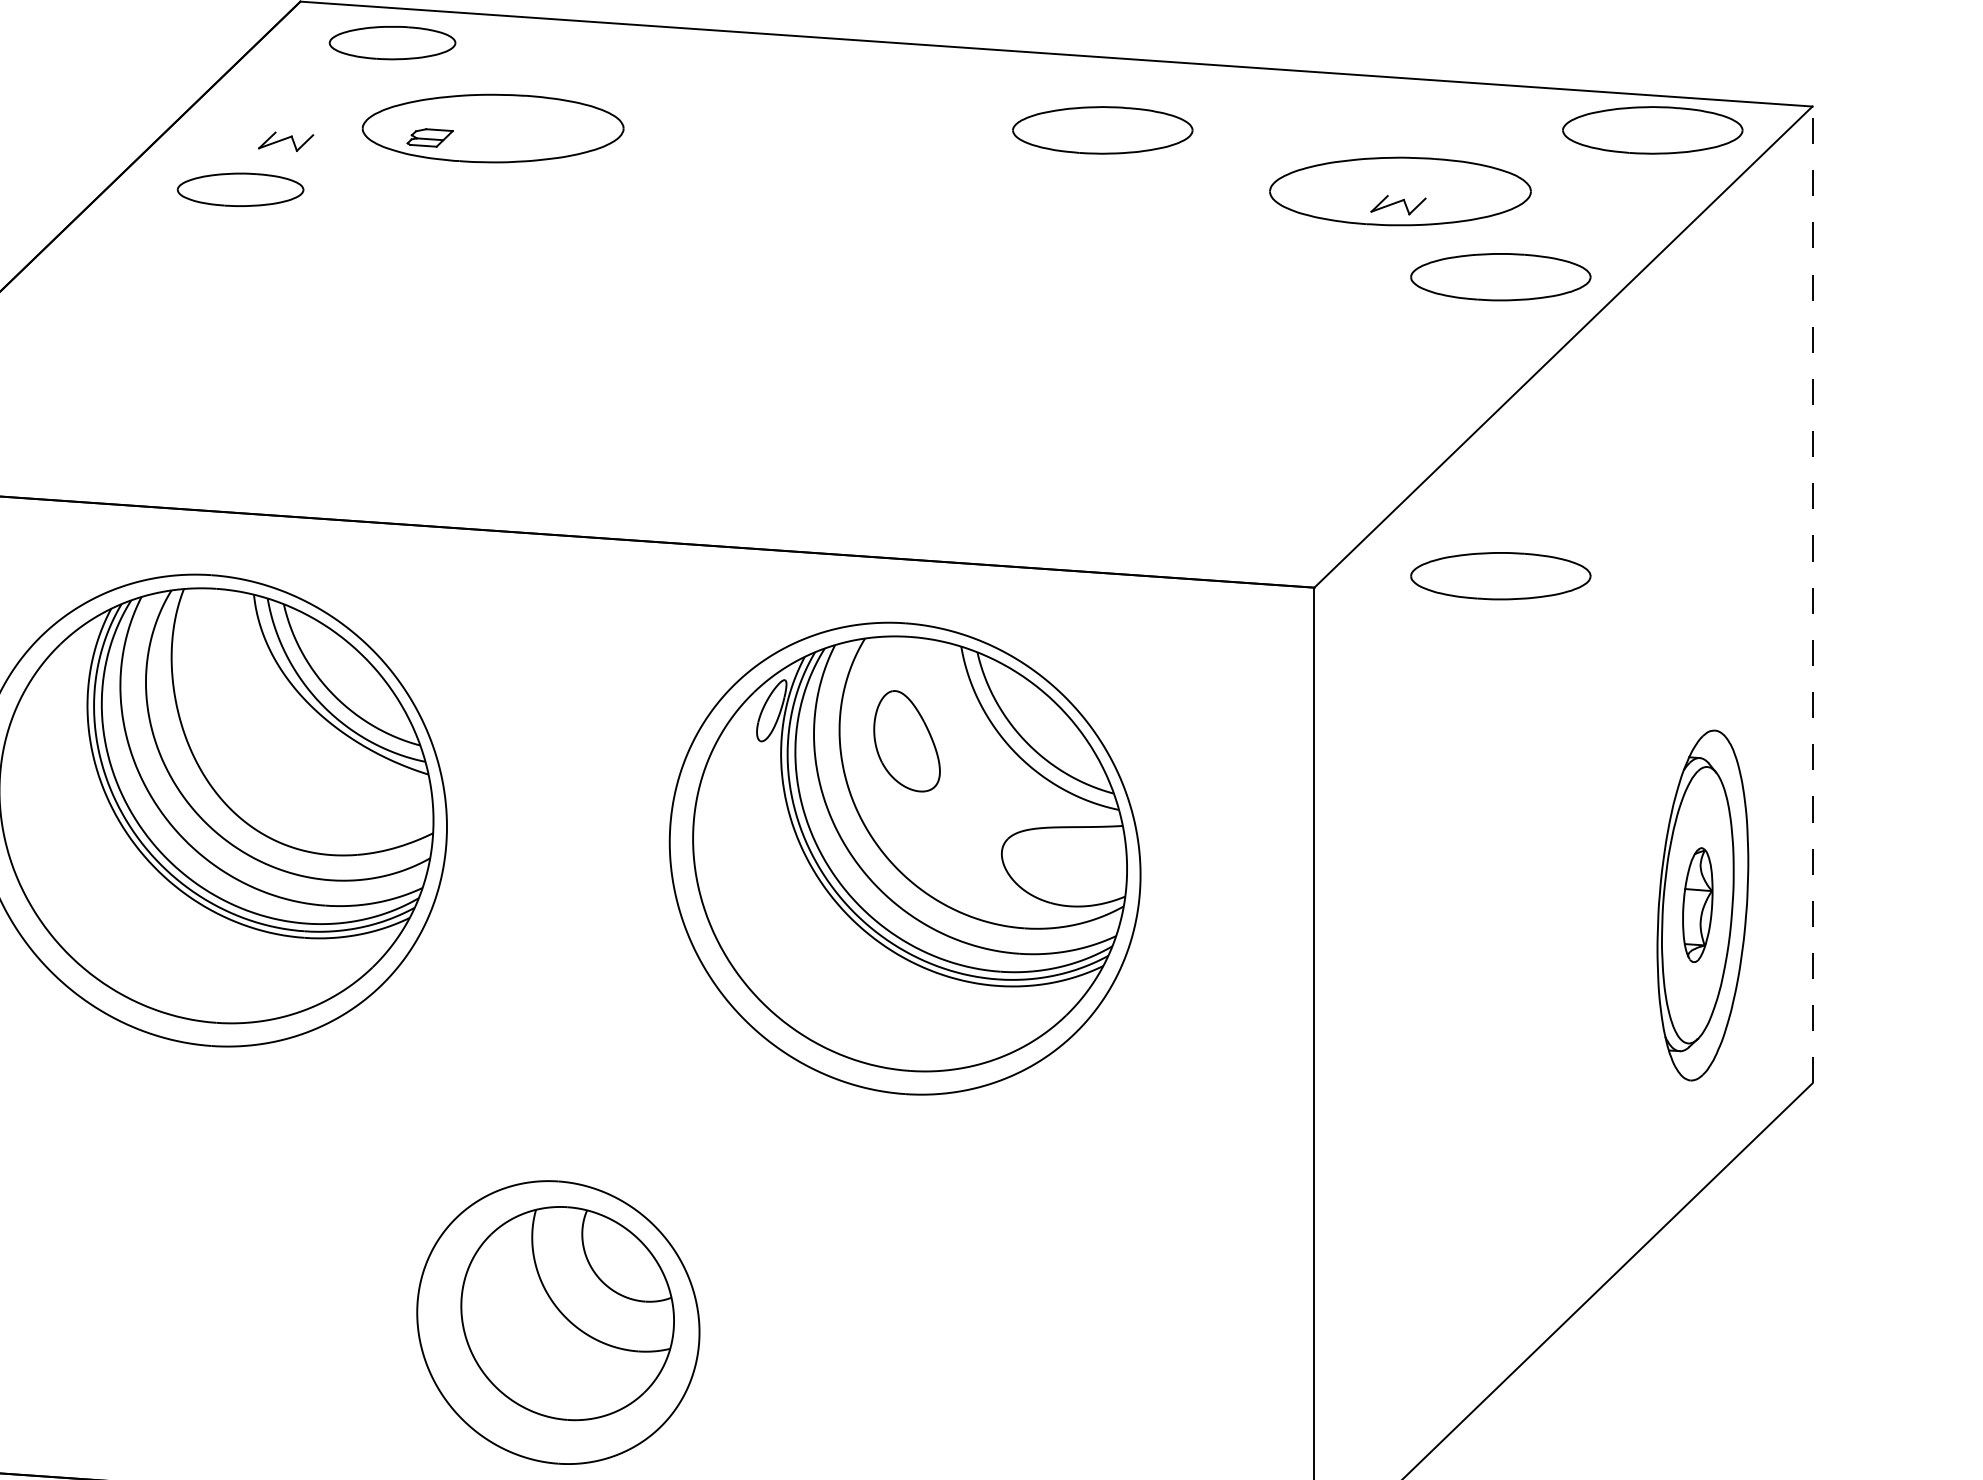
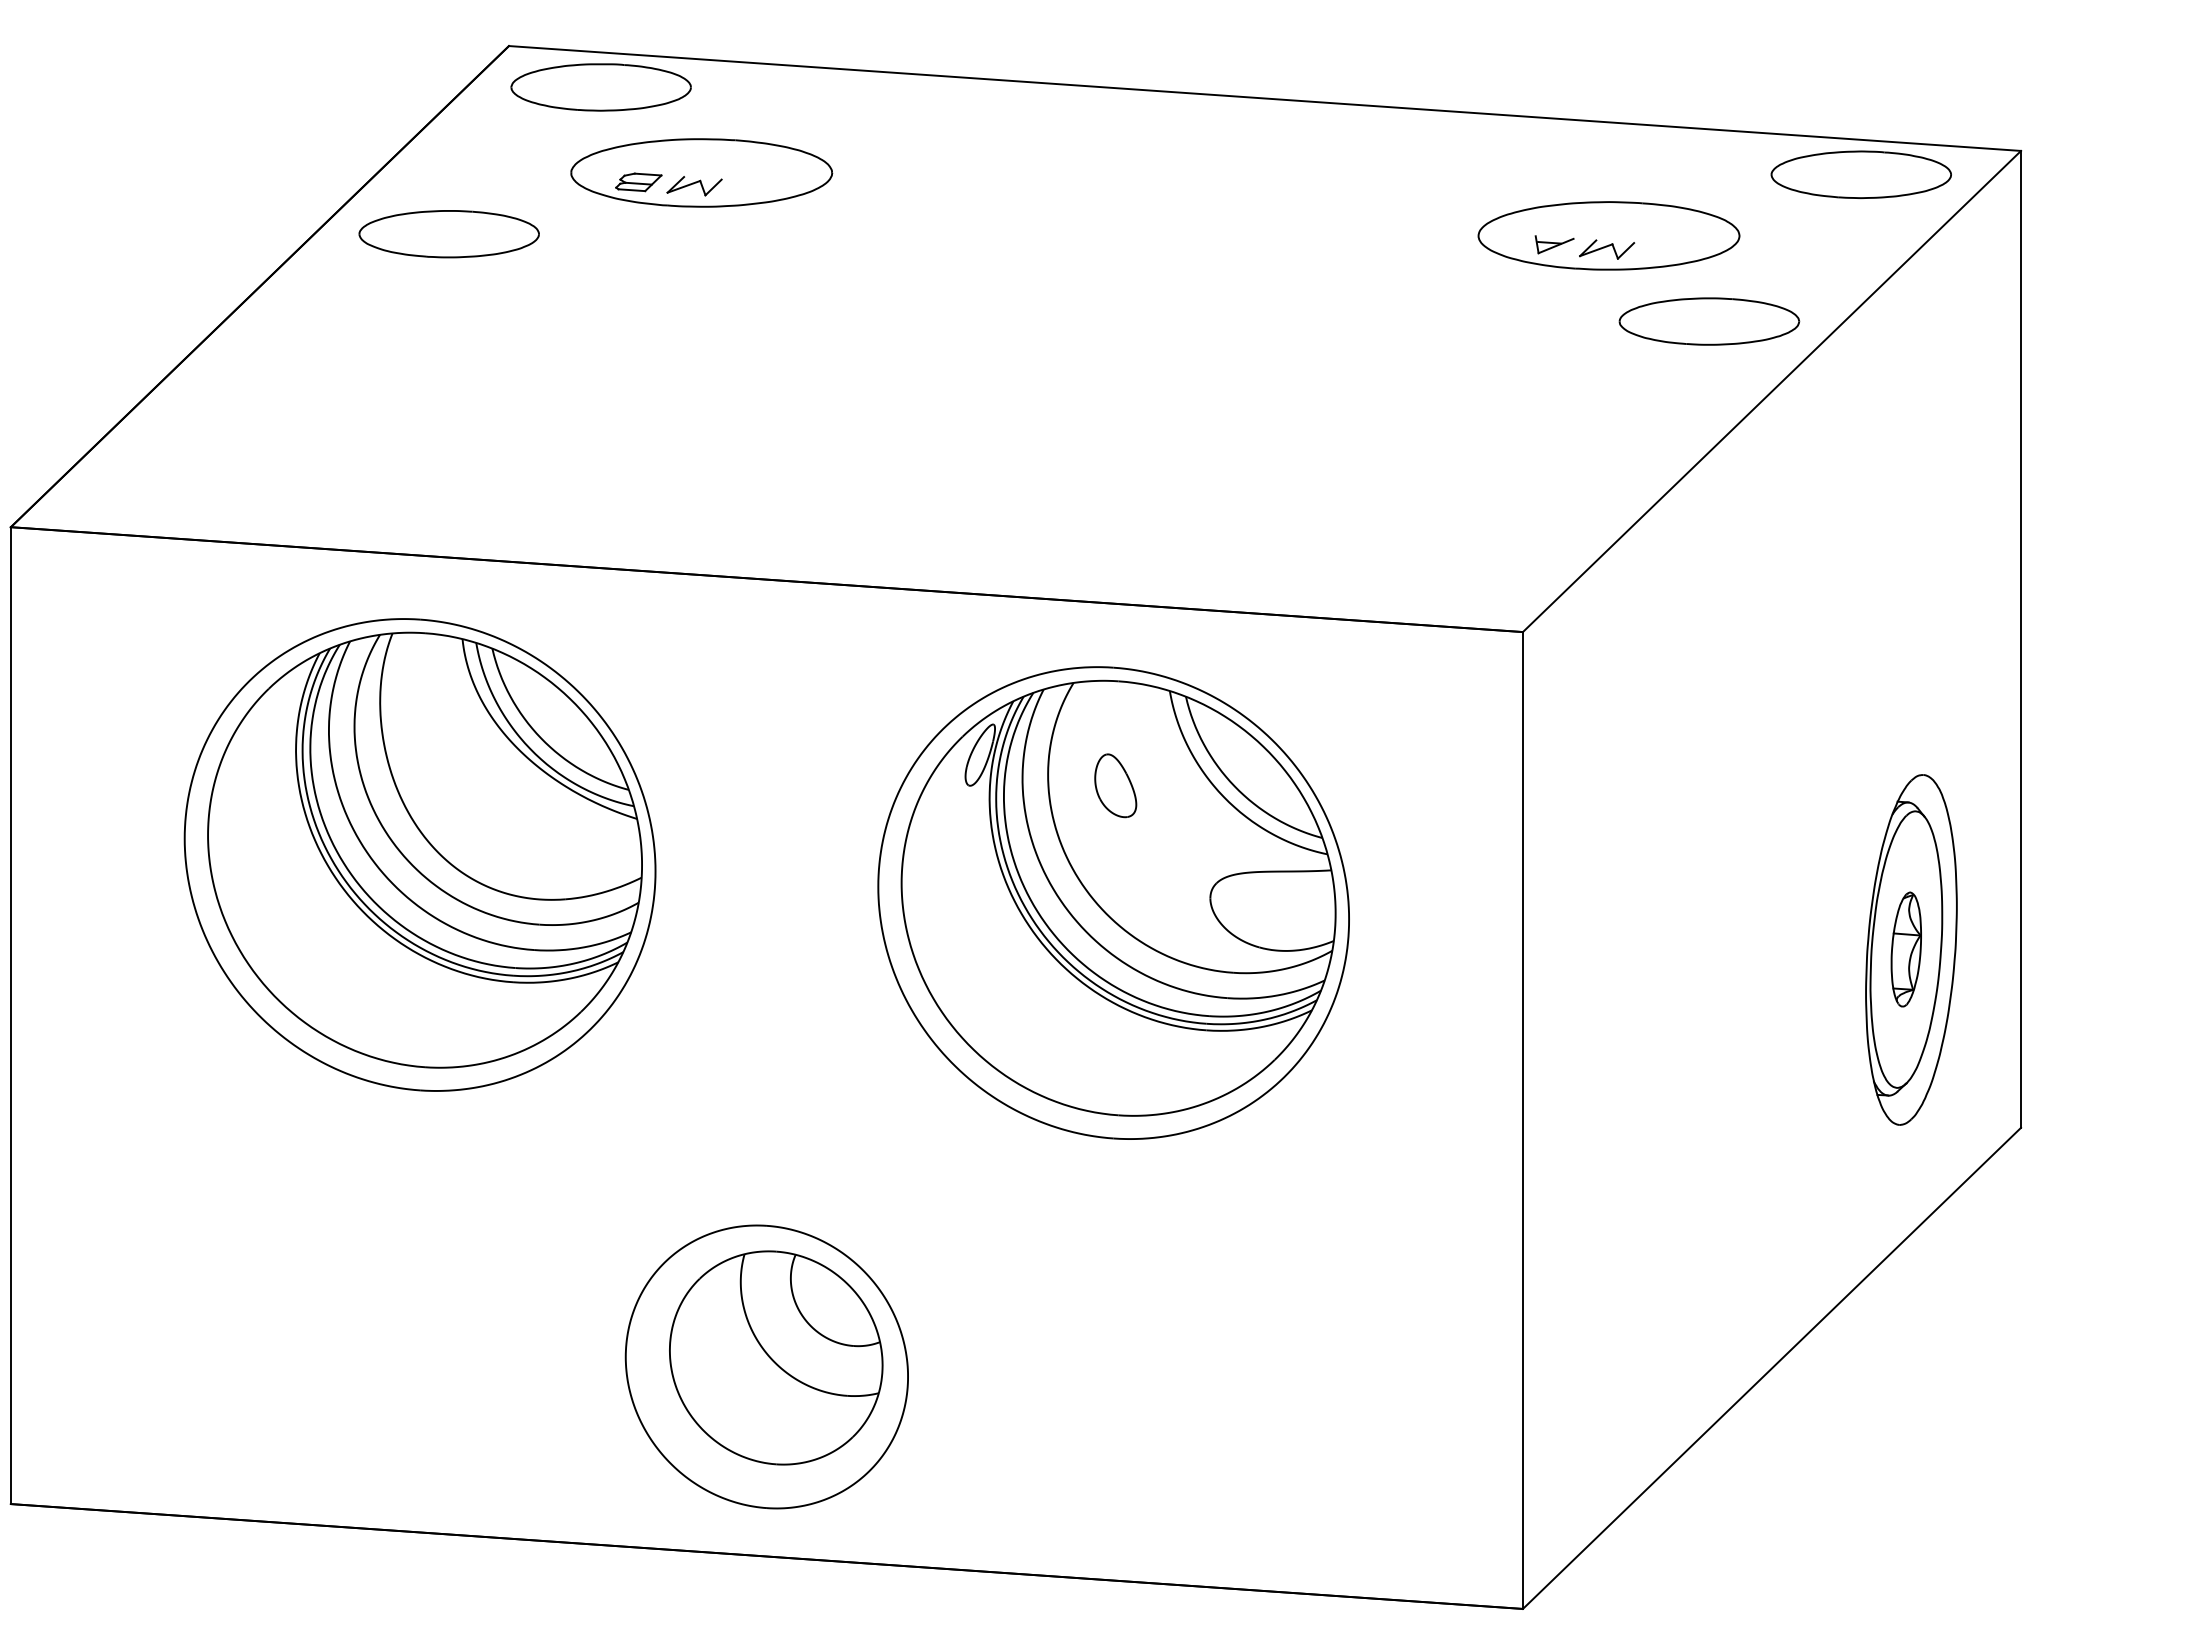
part: (391, 43) -> (600, 87), size x1.43
part: (1101, 130) -> (1310, 174), removed
part: (285, 142) -> (694, 186), moved
part: (239, 190) -> (448, 234), size x1.43
part: (1345, 200) -> (1554, 244), added
part: (1500, 576) -> (1709, 620), removed
line: (1812, 594) -> (2021, 638), dashed -> solid
part: (906, 741) -> (1115, 785), size x0.62

